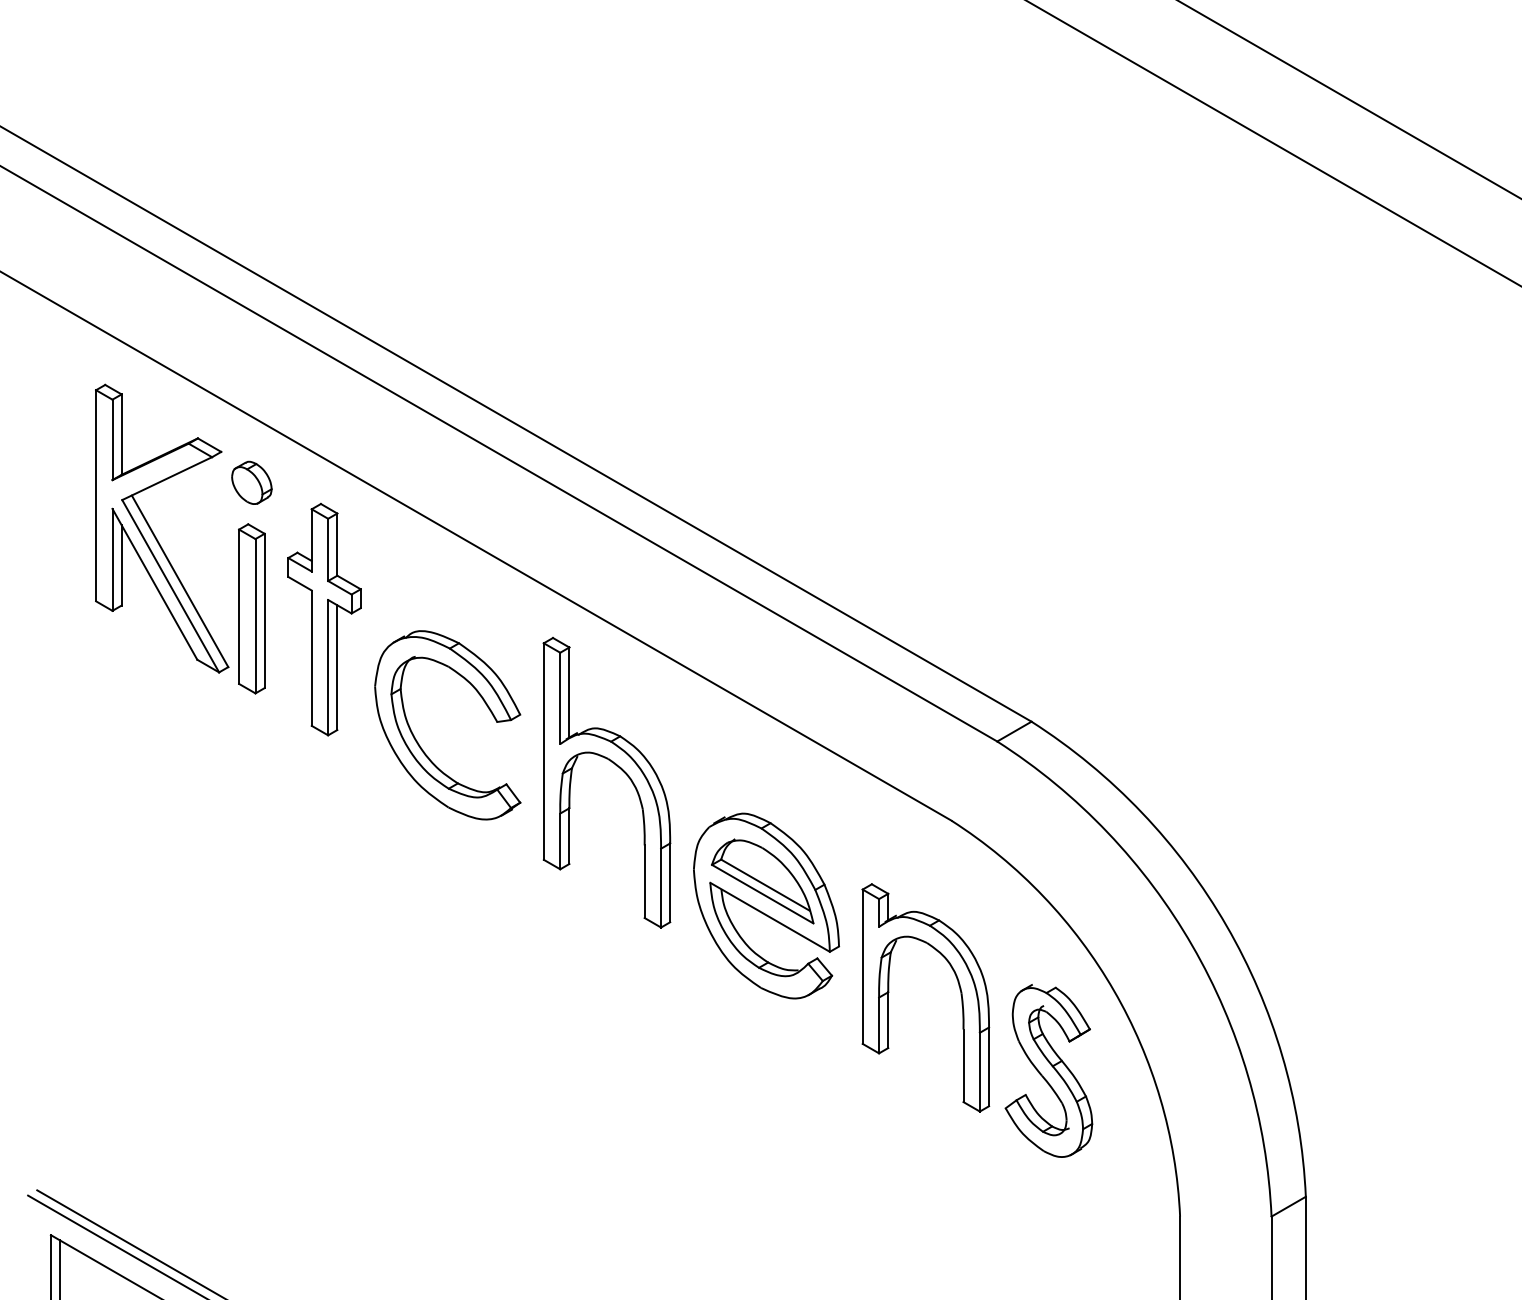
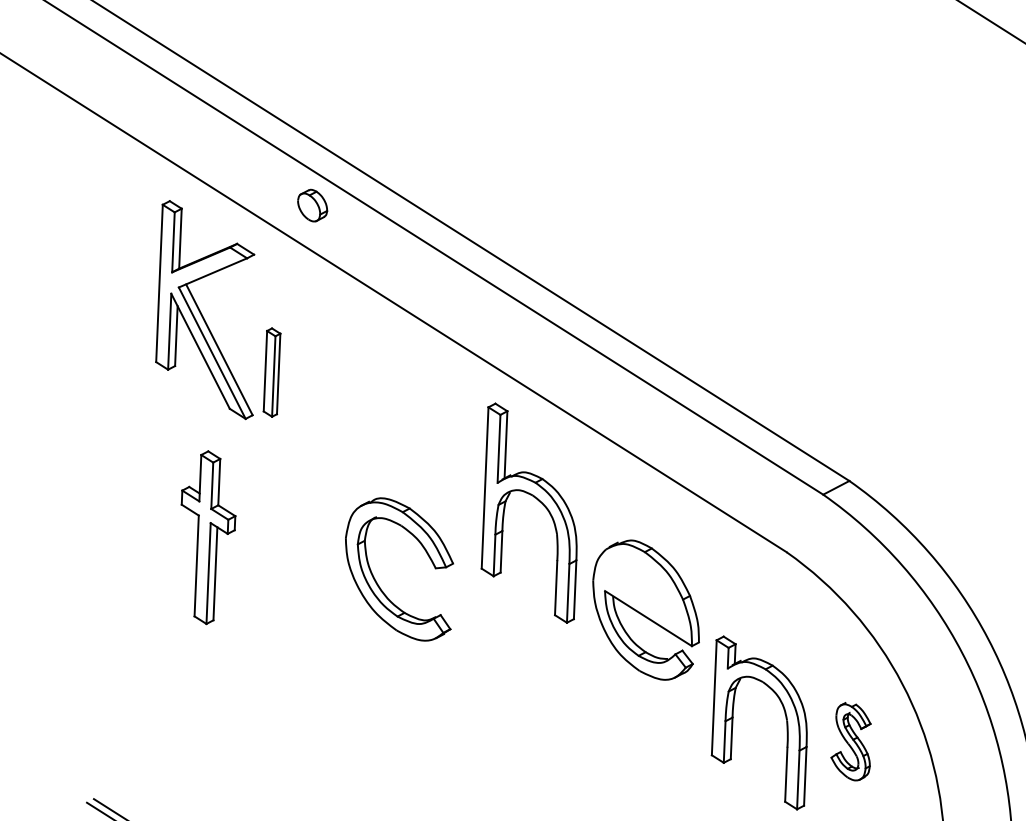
part: (251, 482) -> (312, 205), moved
part: (251, 608) -> (271, 372), size x0.7
part: (324, 619) -> (207, 537), moved
part: (417, 740) -> (375, 579), moved
part: (762, 881) -> (643, 591), removed
part: (958, 986) -> (785, 715), moved
part: (1048, 1070) -> (851, 741), size x0.6

